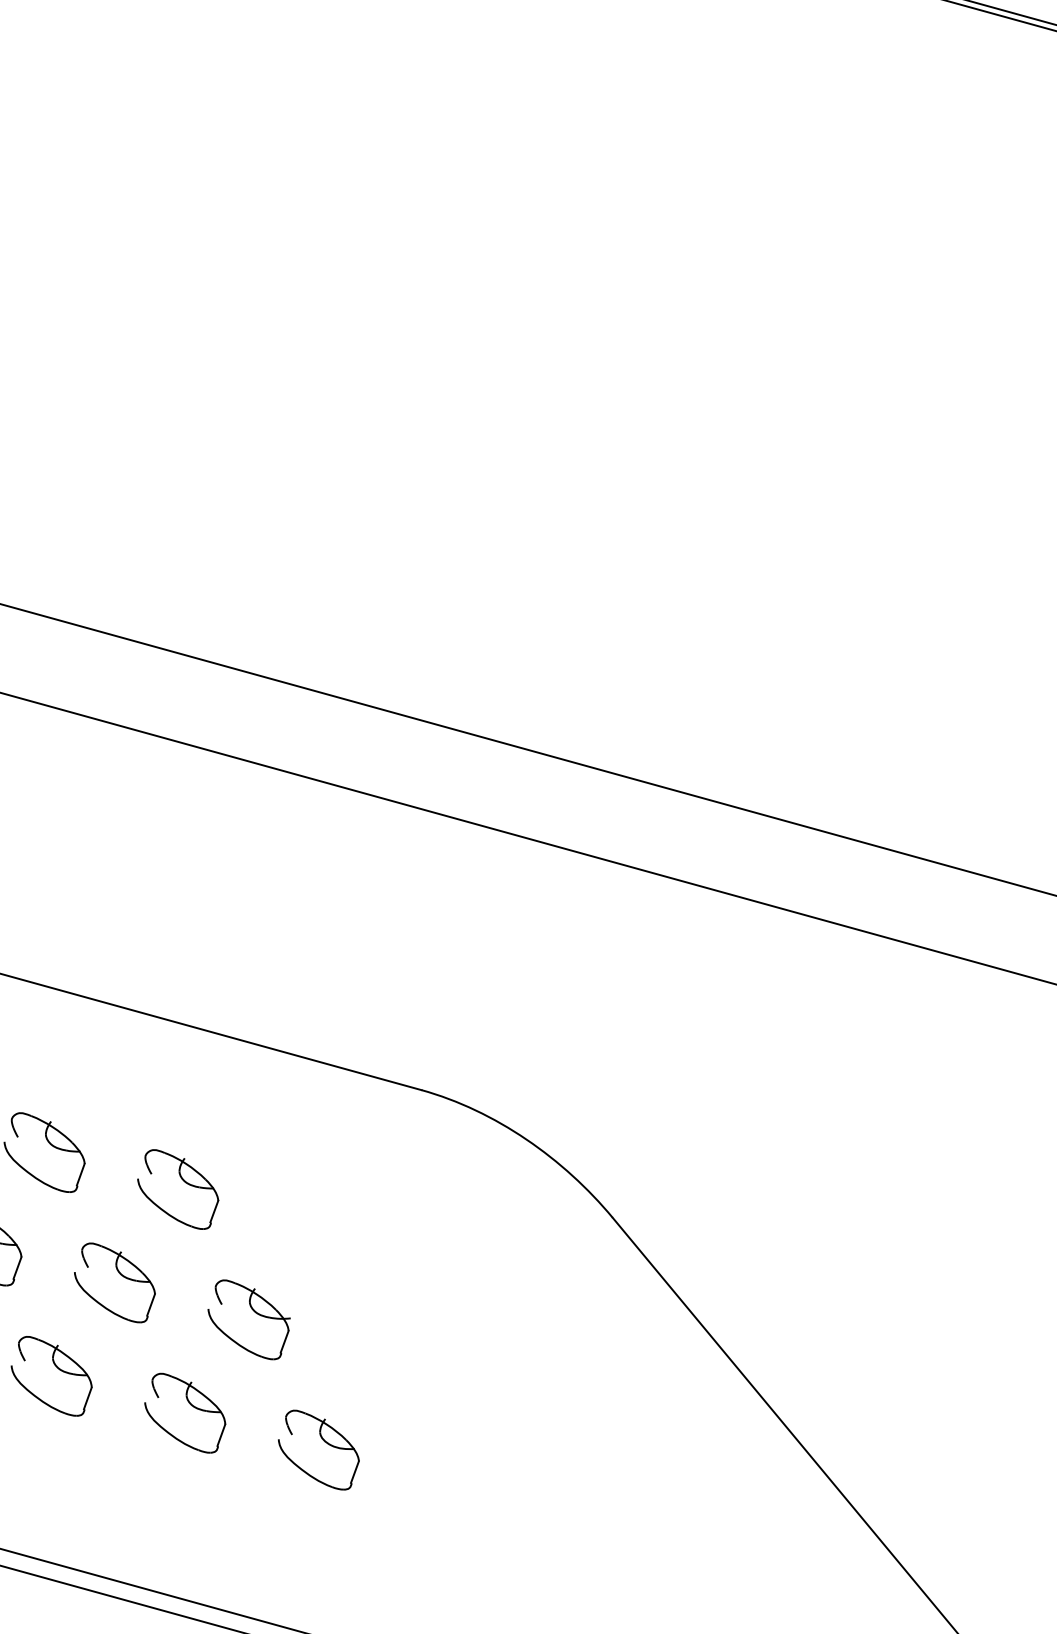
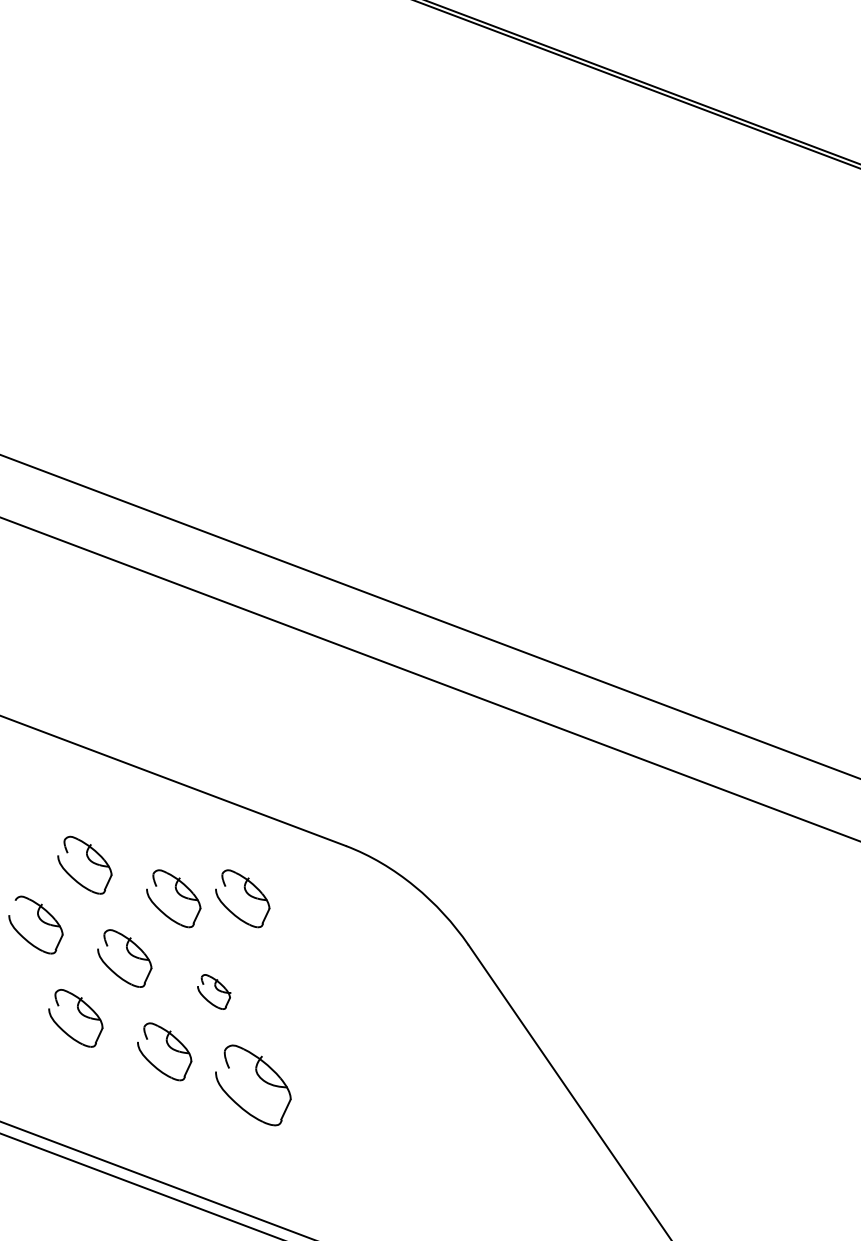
part: (283, 1172) -> (246, 893), added
part: (249, 1318) -> (214, 991), size x0.6
part: (318, 1449) -> (253, 1084), size x1.4

